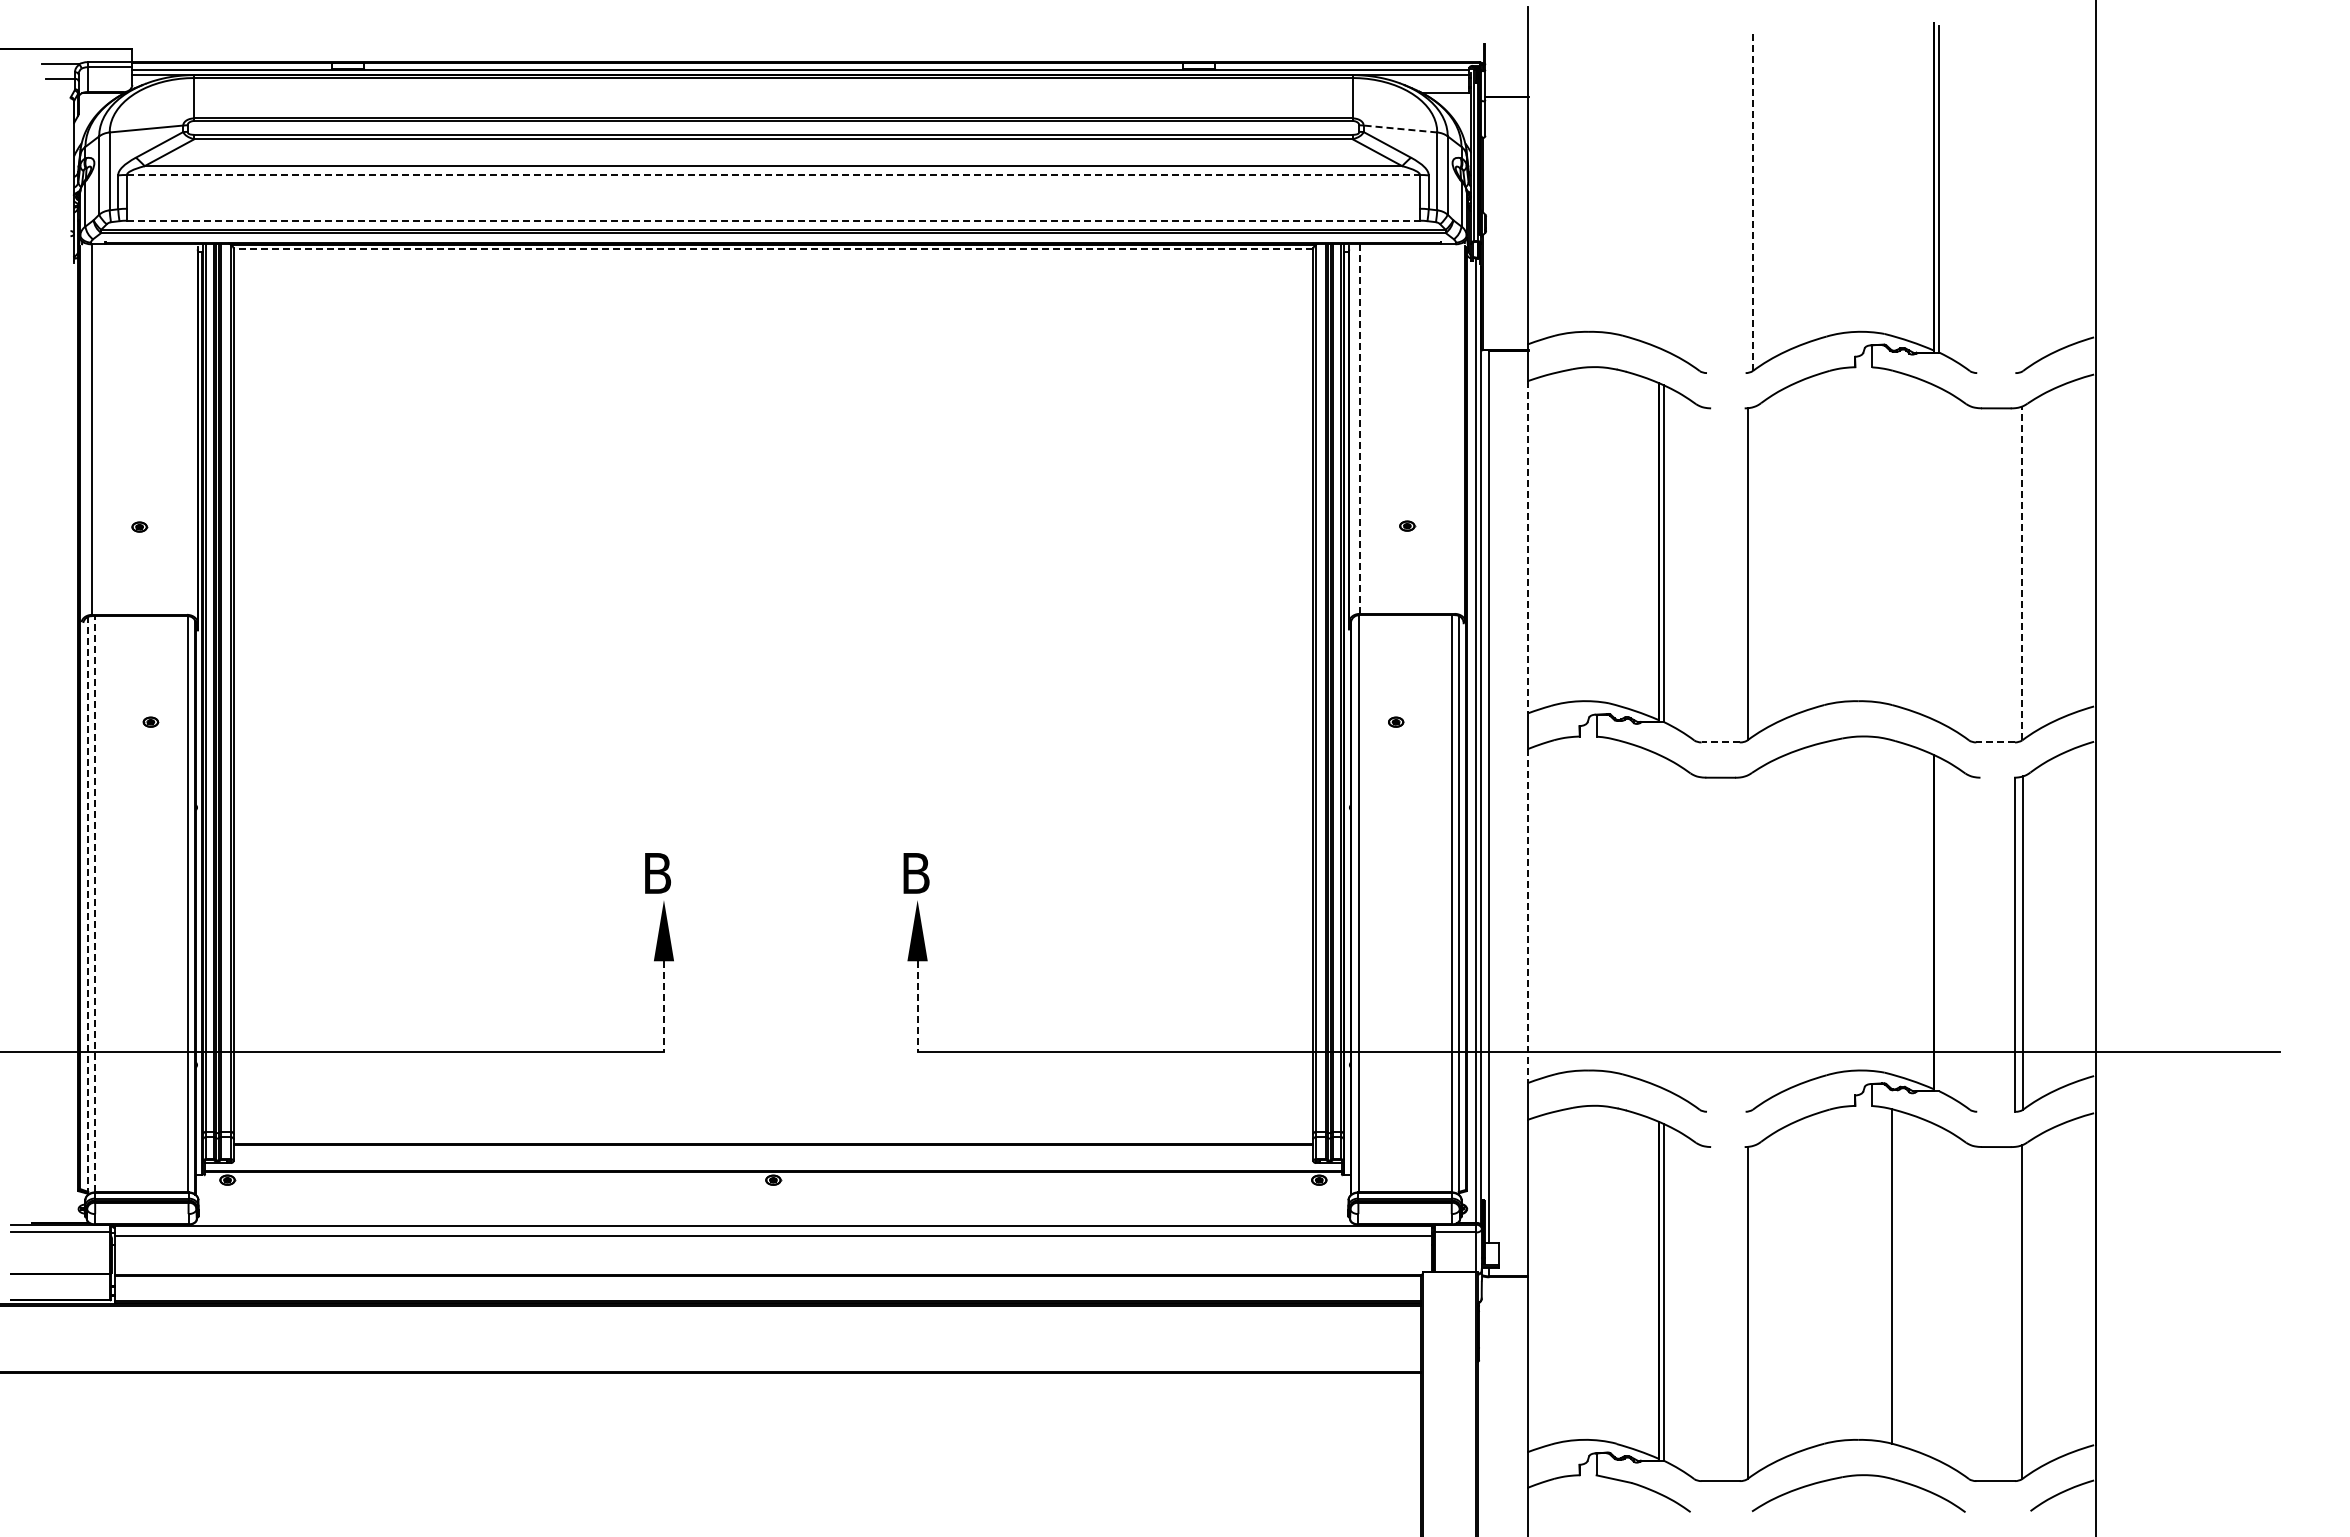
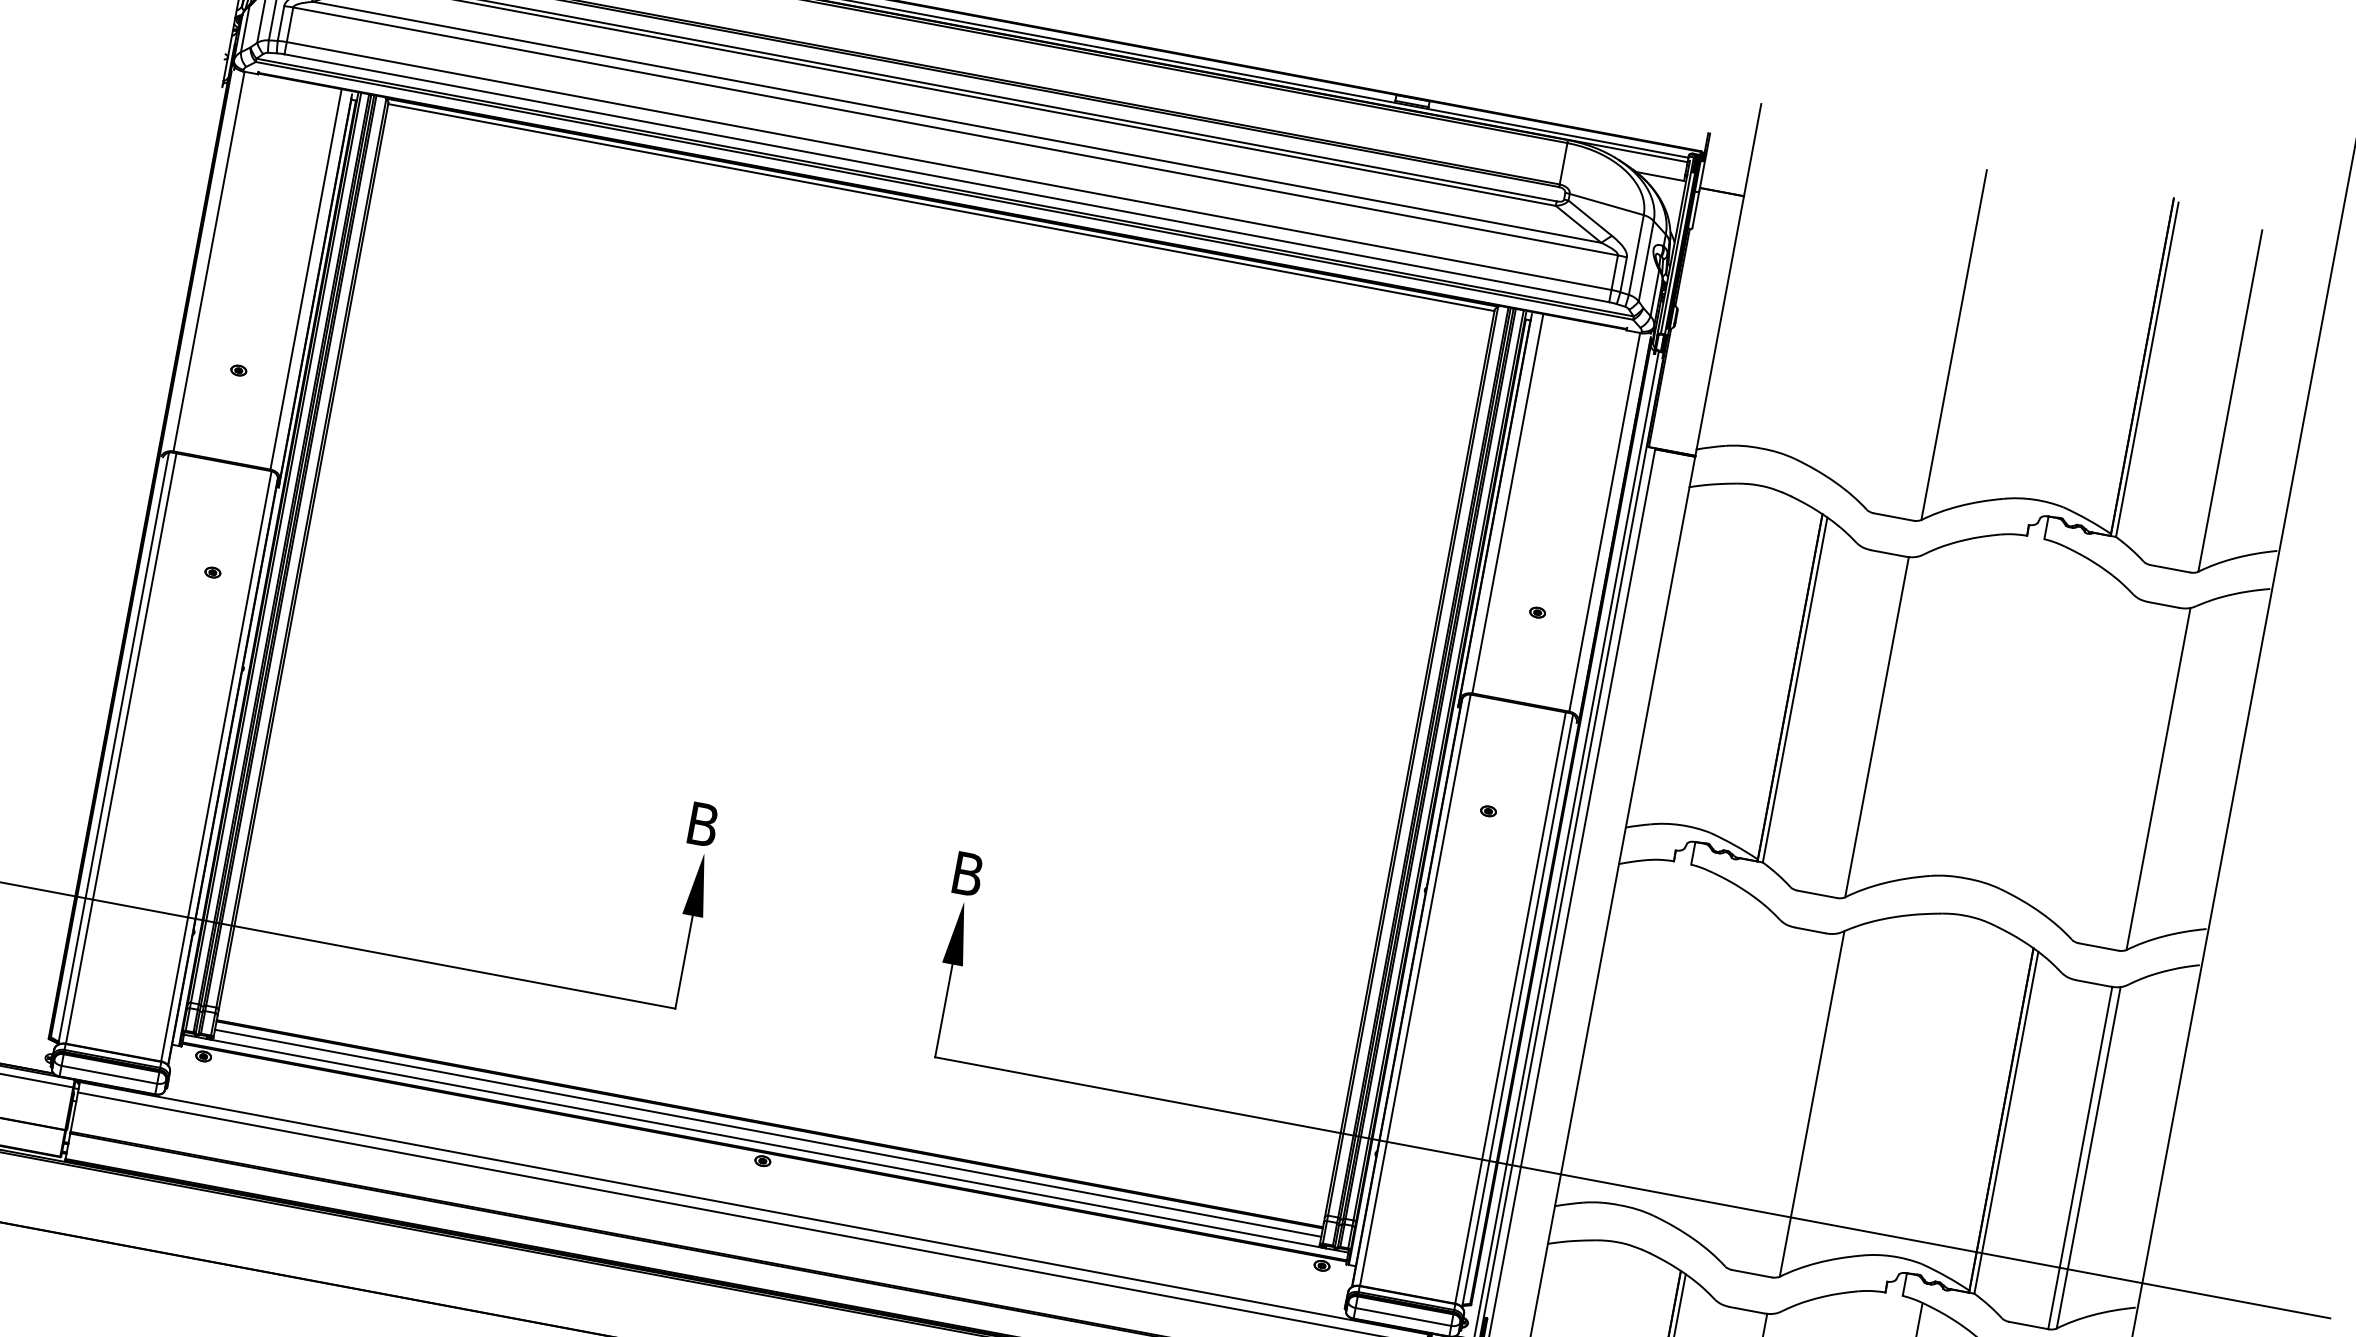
line: (1400, 129) -> (1606, 205), dashed -> solid
line: (773, 174) -> (955, 130), dashed -> solid
line: (1752, 200) -> (1953, 345), dashed -> solid
line: (2023, 203) -> (2230, 400), added
line: (773, 208) -> (949, 165), added
line: (773, 220) -> (946, 178), dashed -> solid
line: (773, 249) -> (941, 207), dashed -> solid
line: (1726, 373) -> (1893, 517), added
line: (1996, 373) -> (2170, 569), added
line: (1727, 408) -> (1888, 553), added
line: (186, 428) -> (305, 278), added
line: (1360, 428) -> (1508, 503), dashed -> solid
line: (1454, 428) -> (1604, 521), added
line: (1528, 547) -> (1657, 657), dashed -> solid
line: (2022, 573) -> (2158, 779), dashed -> solid
line: (1720, 742) -> (1816, 894), dashed -> solid
line: (1995, 742) -> (2098, 947), dashed -> solid
line: (1997, 777) -> (2094, 983), added
line: (95, 903) -> (121, 747), dashed -> solid
line: (88, 905) -> (113, 748), dashed -> solid
line: (1528, 916) -> (1586, 1035), dashed -> solid
line: (1939, 924) -> (2006, 1122), added
line: (1752, 940) -> (1811, 1103), added
line: (663, 1007) -> (683, 963), dashed -> solid
line: (917, 1007) -> (943, 1011), dashed -> solid
line: (1726, 1111) -> (1752, 1273), added
line: (1996, 1111) -> (2028, 1325), added
line: (1727, 1147) -> (1746, 1310), added
line: (773, 1152) -> (768, 1132), added
line: (773, 1163) -> (766, 1144), added
line: (141, 1214) -> (108, 1075), added
line: (1404, 1214) -> (1402, 1317), added

